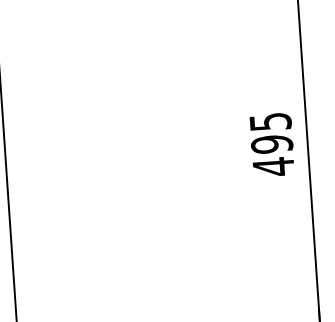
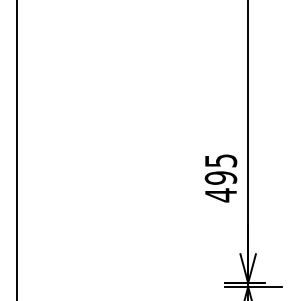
text: (271, 145) -> (220, 178), moved

